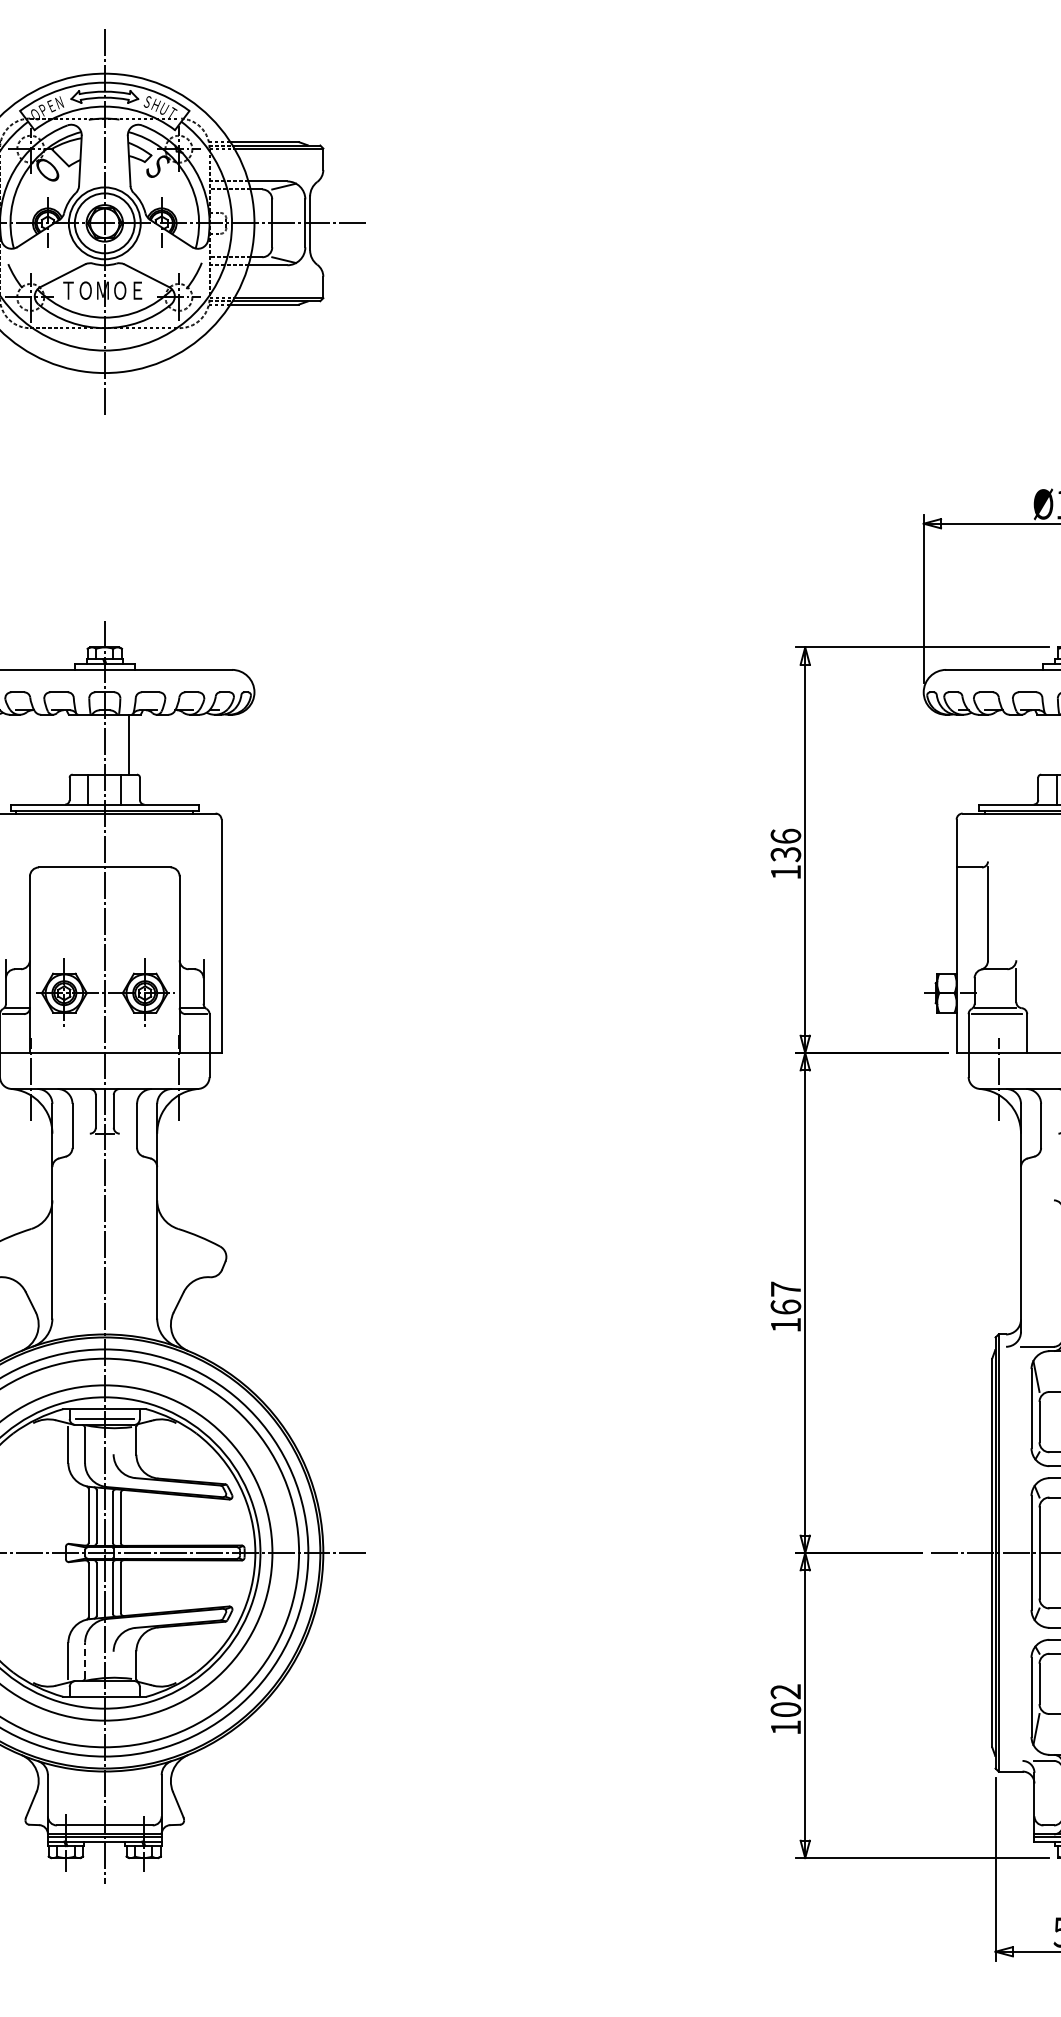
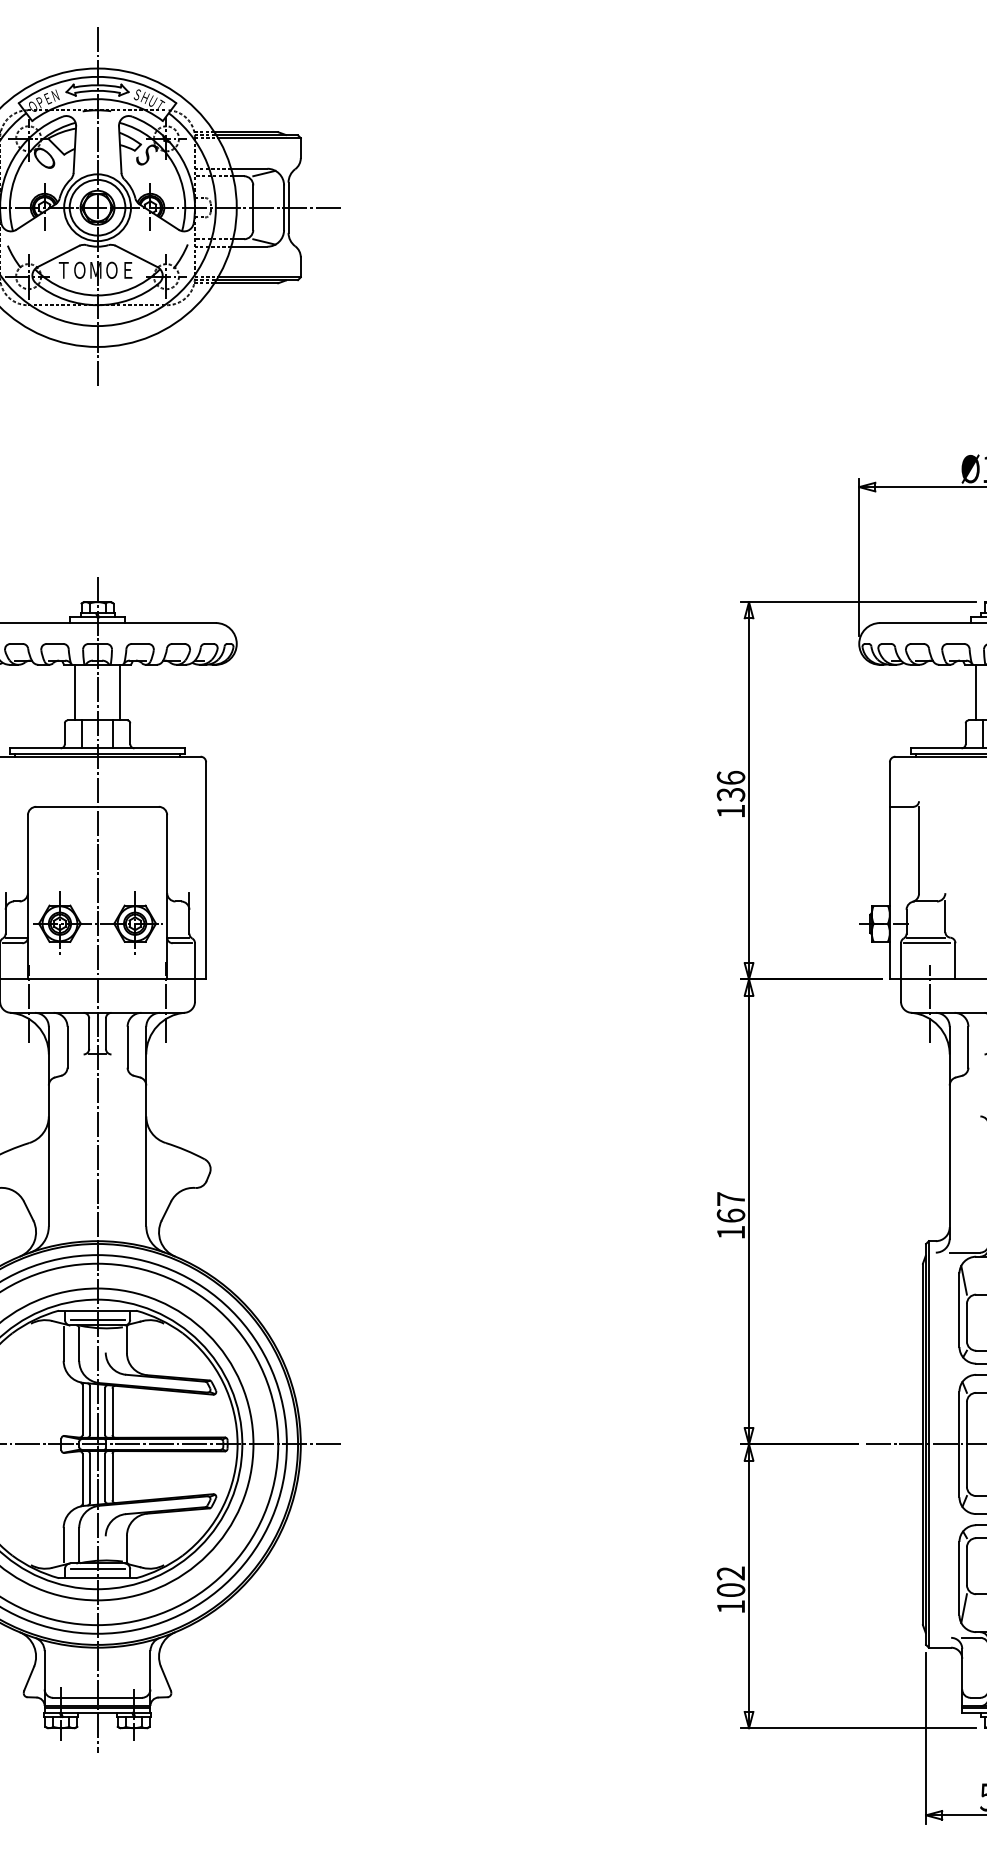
line: (80, 744) -> (74, 692), added
line: (1049, 744) -> (976, 692), added
line: (85, 1660) -> (79, 1544), dashed -> solid
line: (104, 1686) -> (97, 1568), added

